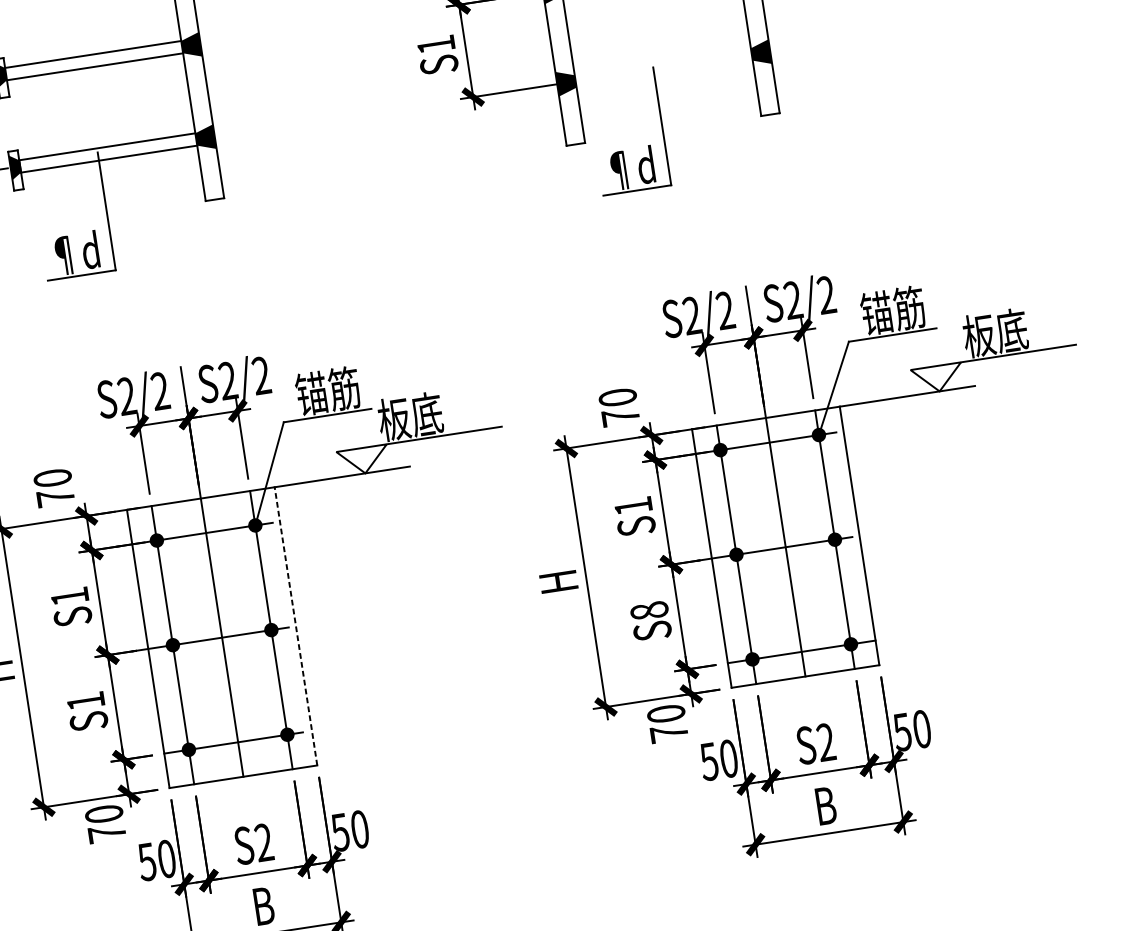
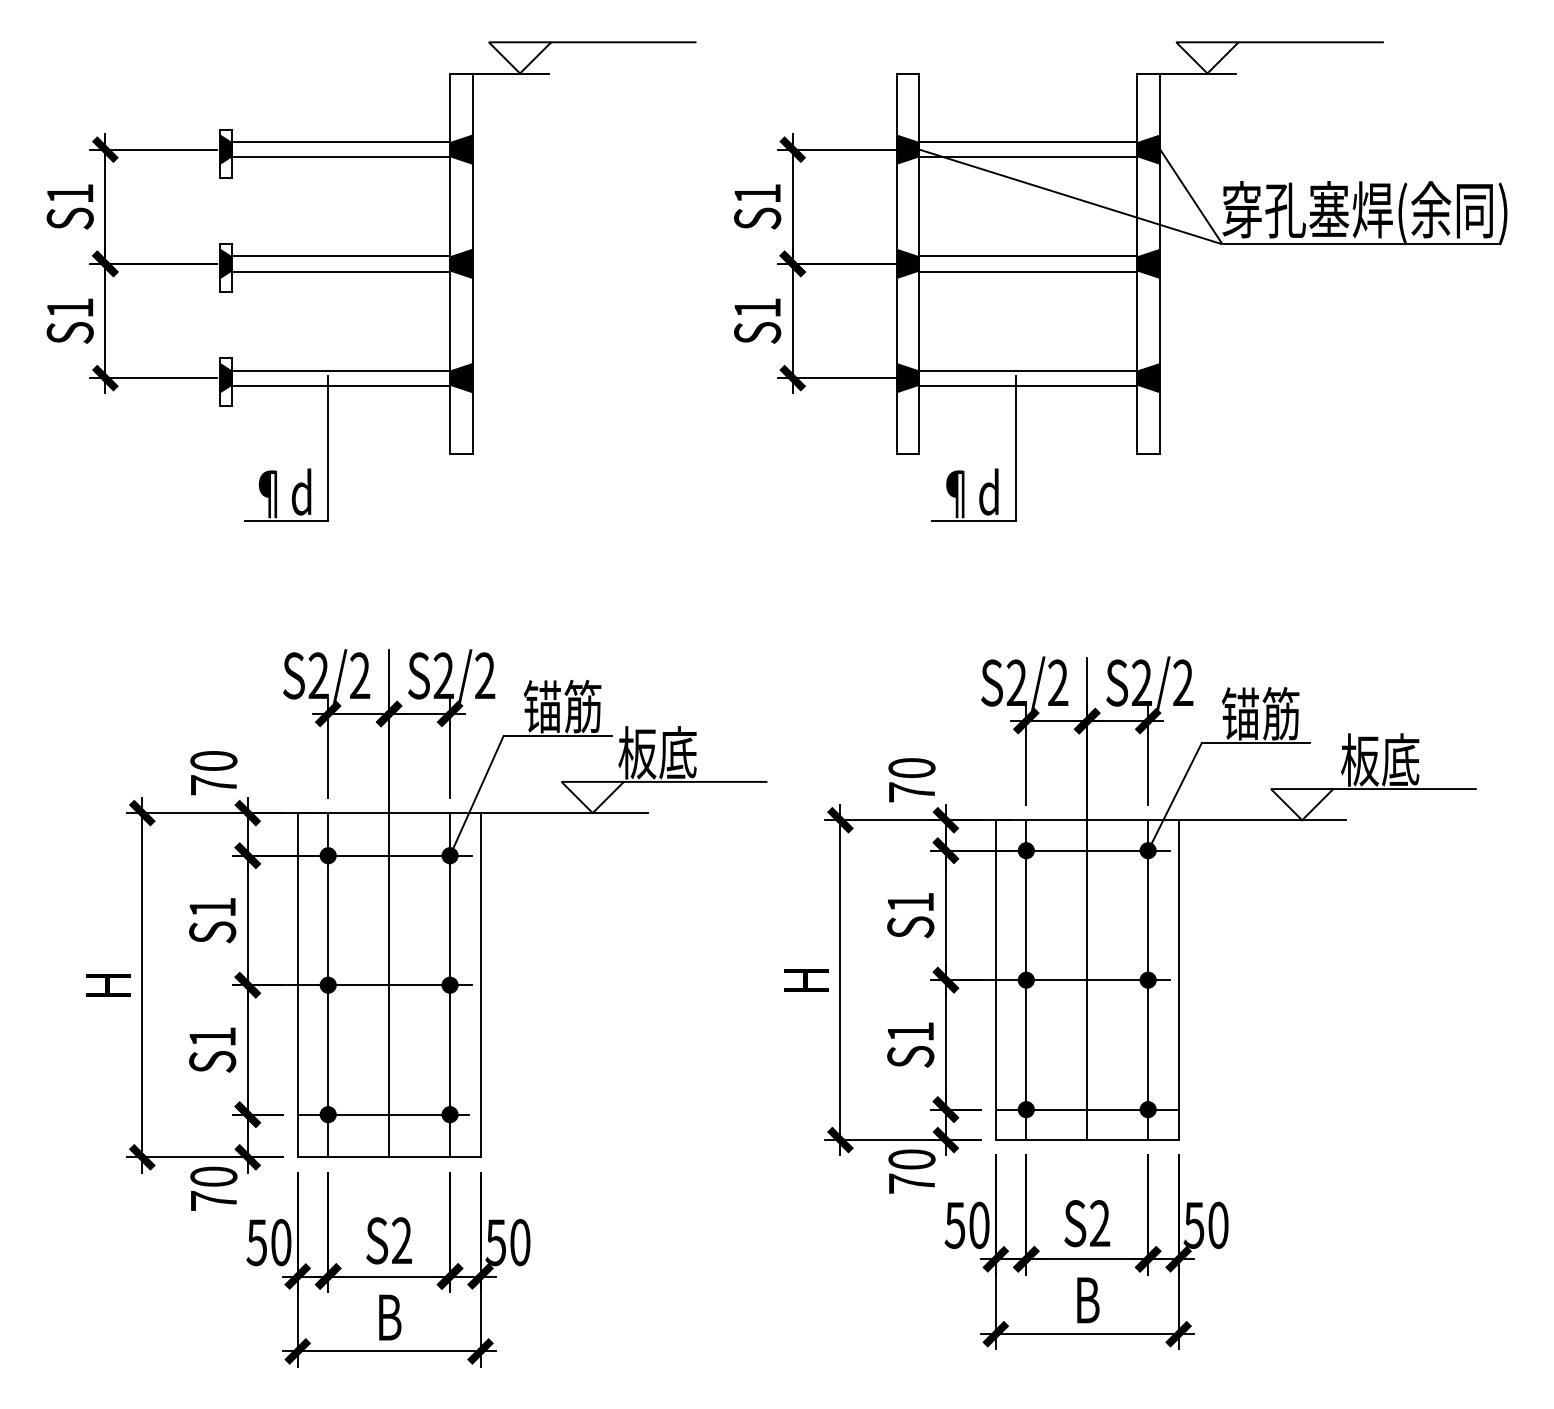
line: (662, 61) -> (1028, 370), added
line: (664, 73) -> (1028, 385), added
text: (649, 610) -> (910, 1031), S8 -> S1
line: (295, 625) -> (480, 984), dashed -> solid

